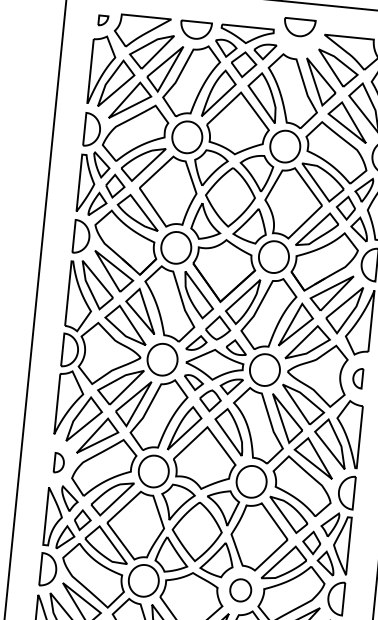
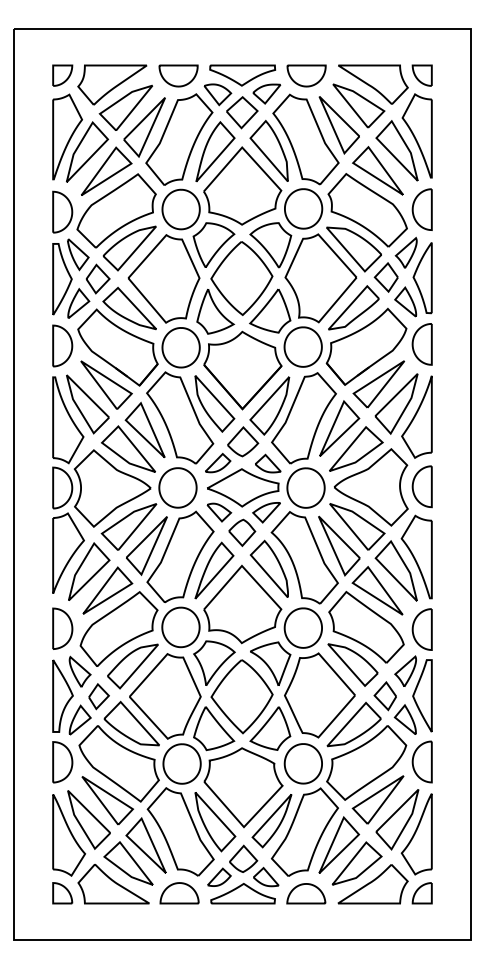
part: (103, 20) -> (62, 75), size x1.67
part: (299, 27) -> (306, 75), moved
part: (357, 378) -> (421, 486), size x1.67
part: (58, 462) -> (62, 628), size x1.67
part: (240, 590) -> (302, 763), size x1.43

